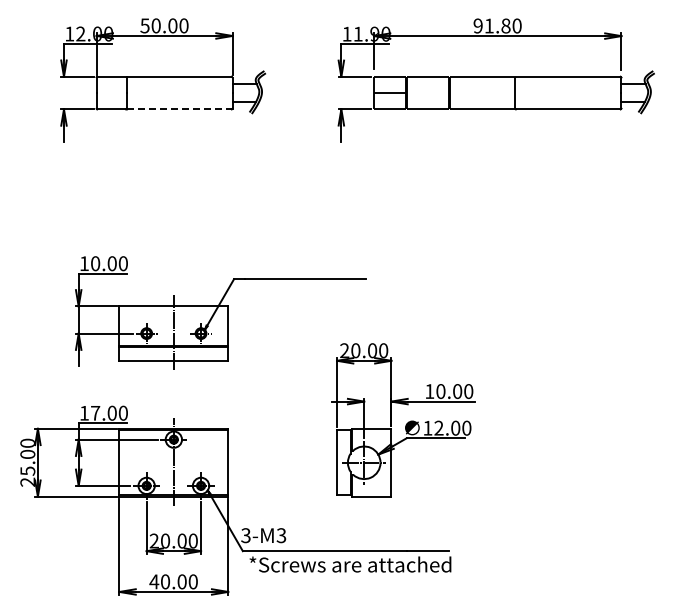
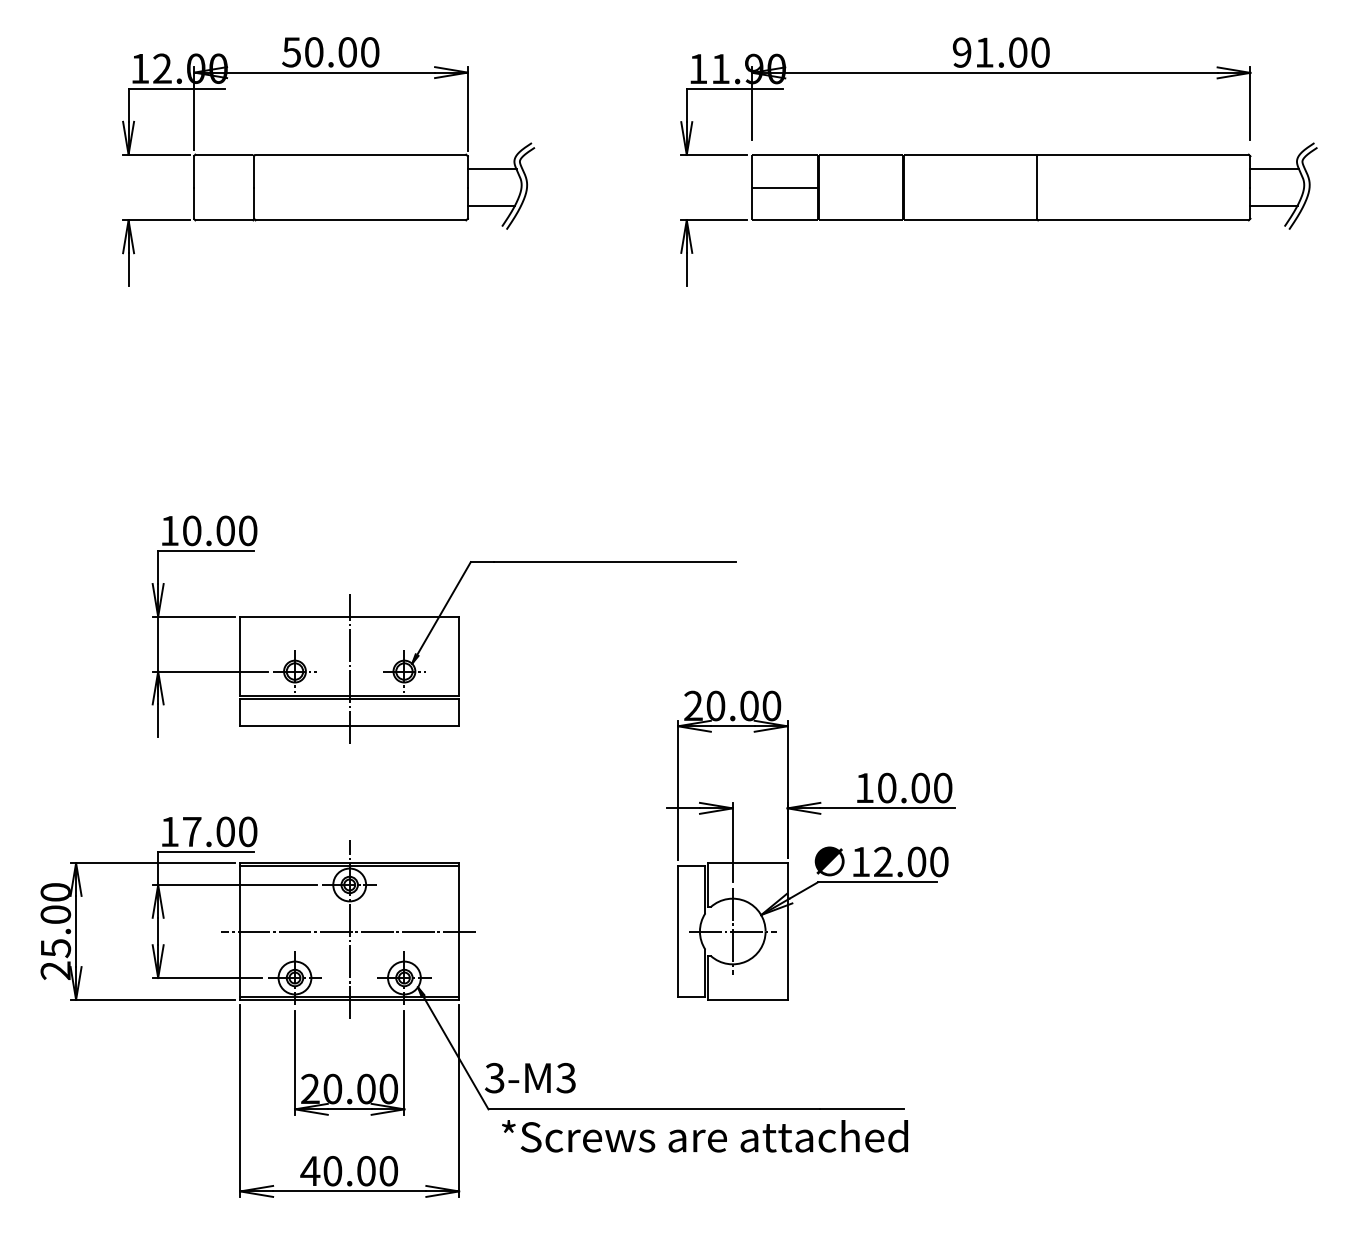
text: (505, 26) -> (1017, 53), 91.80 -> 91.00
line: (179, 109) -> (361, 220), dashed -> solid
line: (173, 462) -> (348, 930), added

